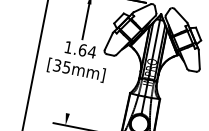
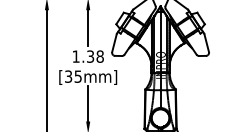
text: (87, 51) -> (95, 56), 1.64 -> 1.38
line: (71, 95) -> (88, 103), added

